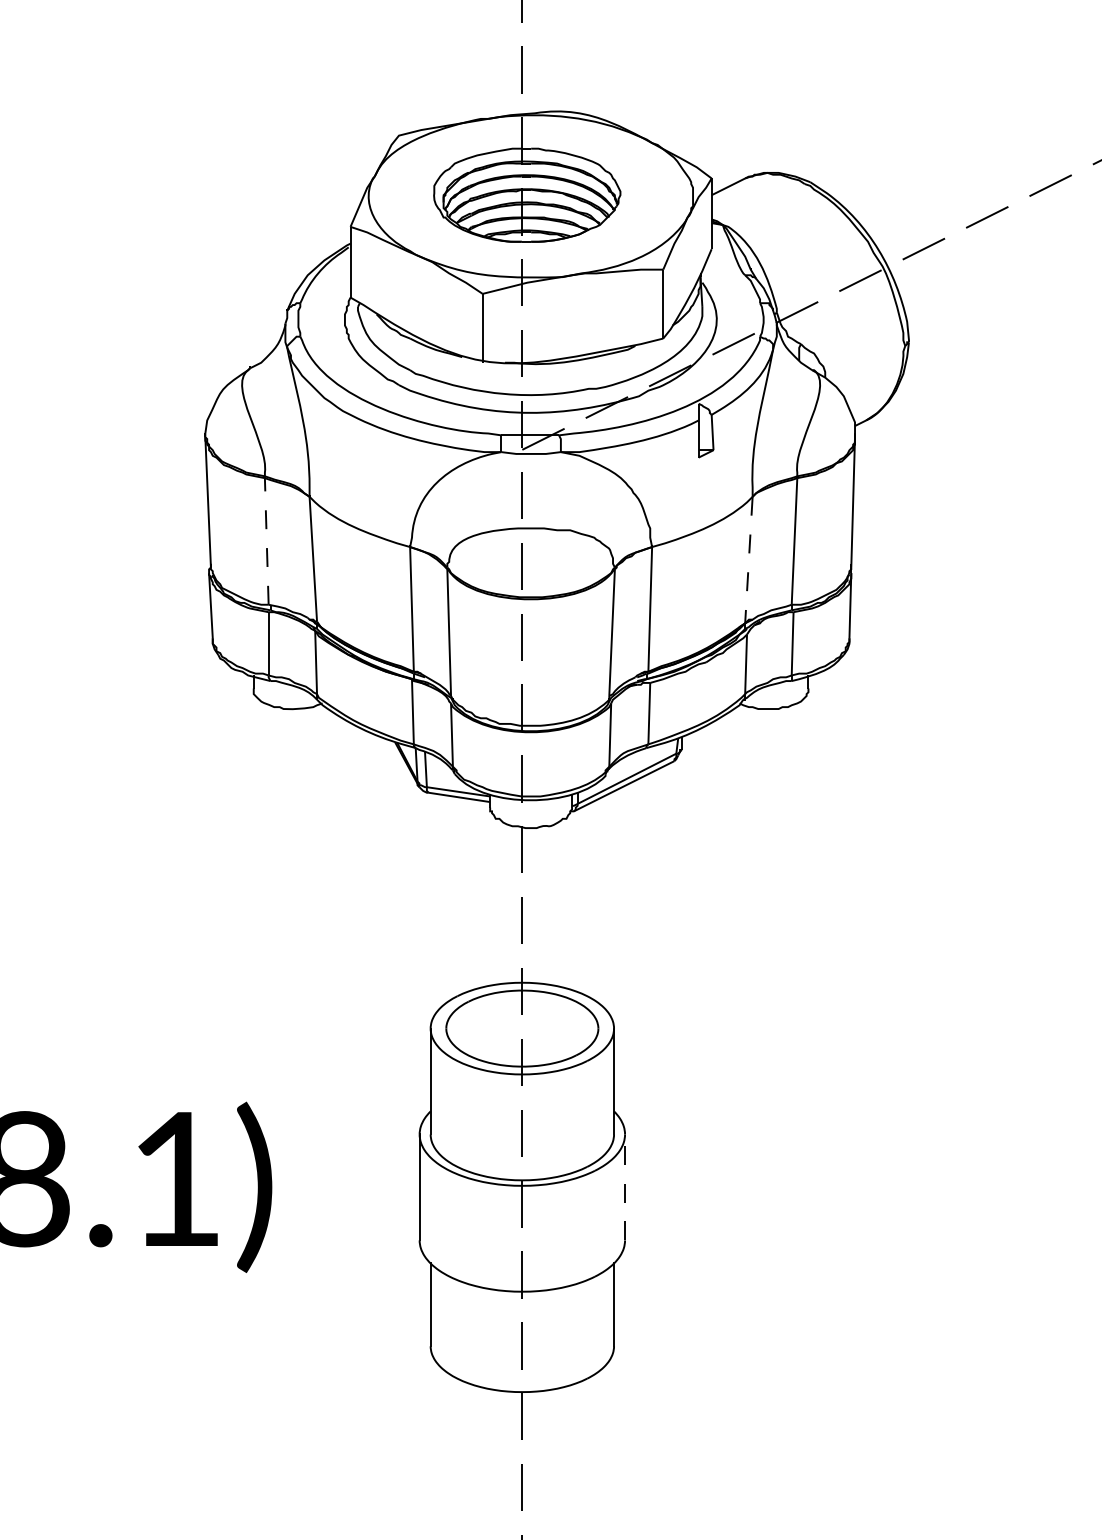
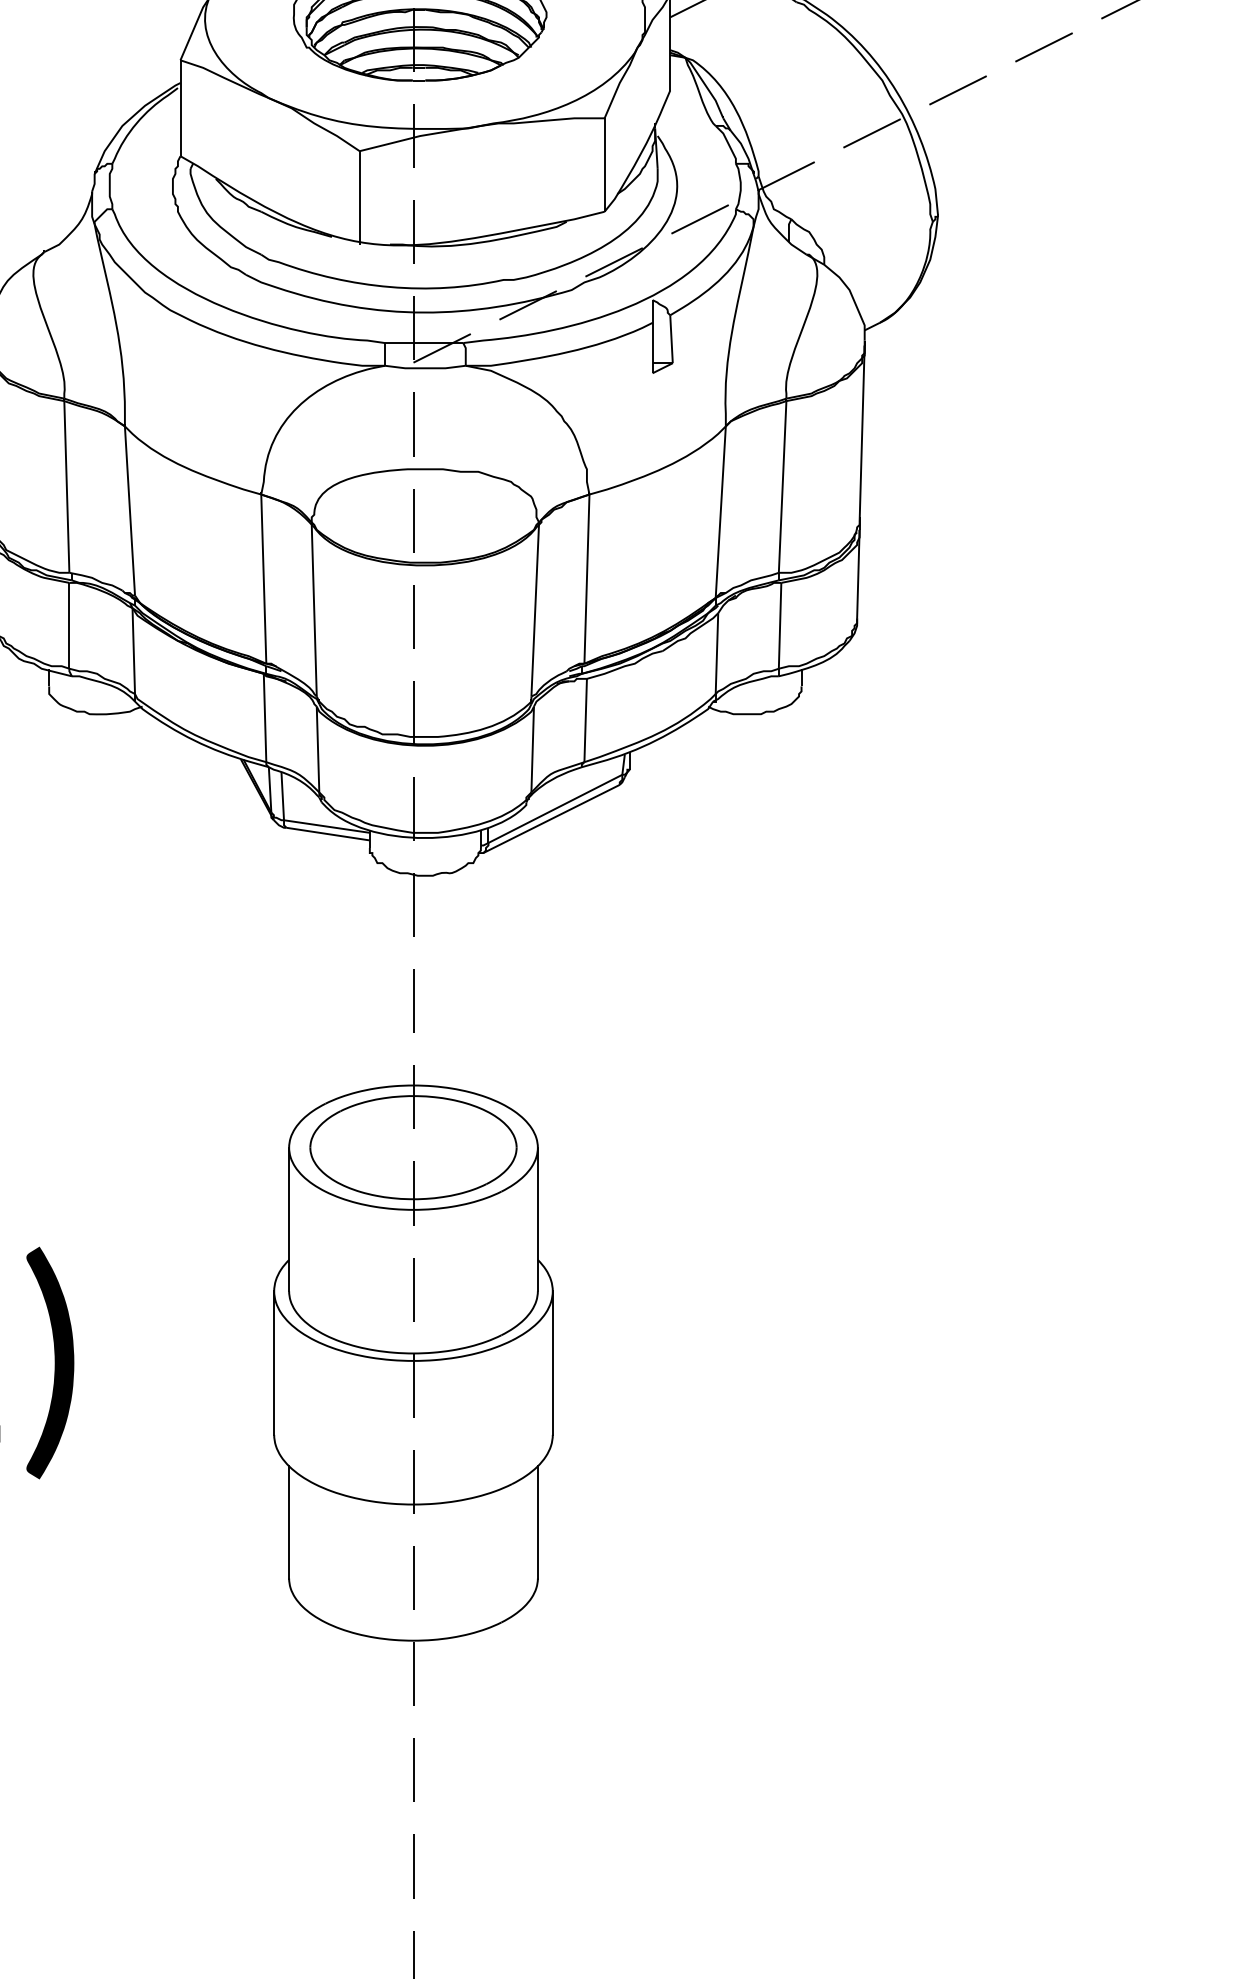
line: (266, 540) -> (66, 485), dashed -> solid
line: (748, 560) -> (720, 512), dashed -> solid
line: (625, 1187) -> (553, 1363), dashed -> solid

